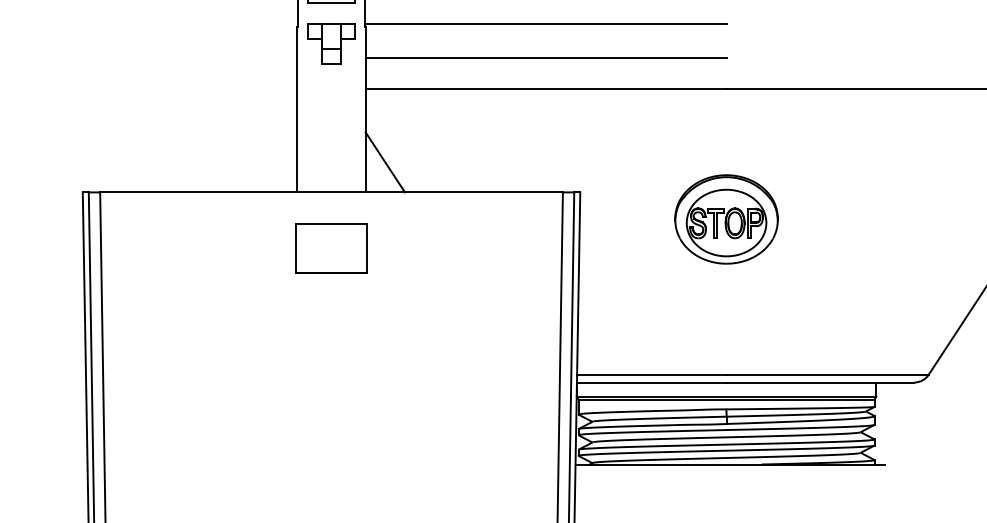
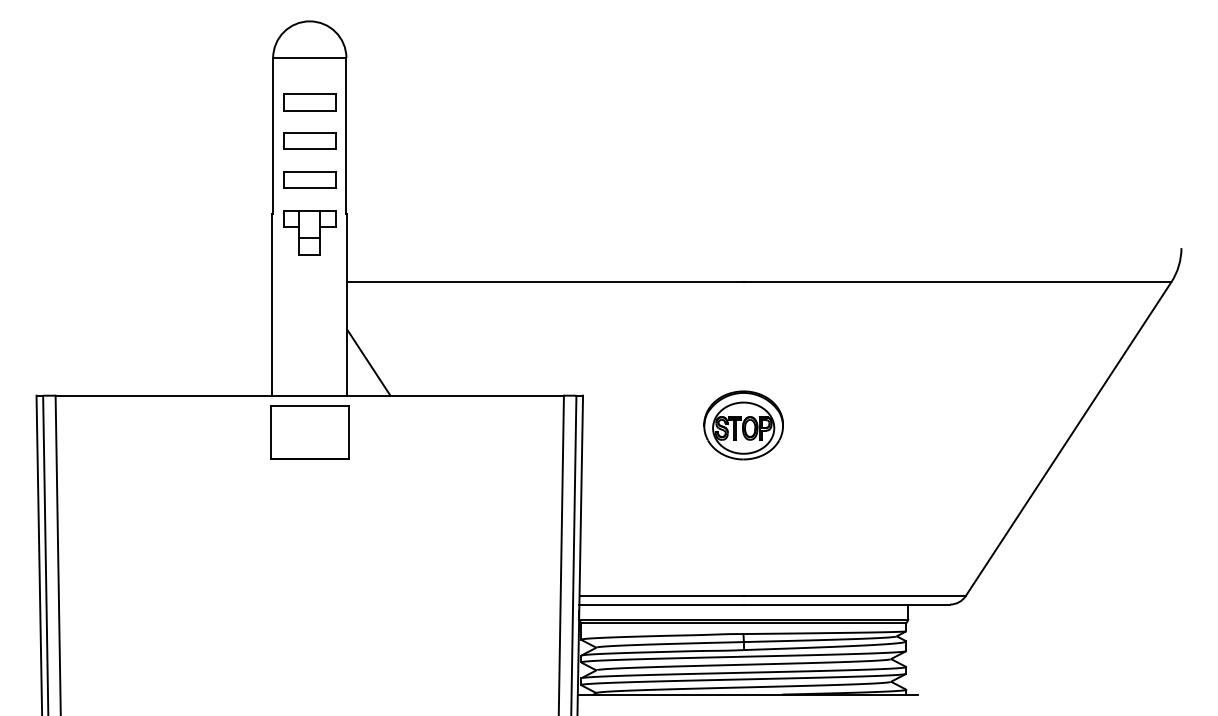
line: (545, 23) -> (544, 210), removed
line: (546, 58) -> (545, 248), removed
part: (726, 219) -> (743, 425), size x0.7
part: (331, 248) -> (309, 432), moved

